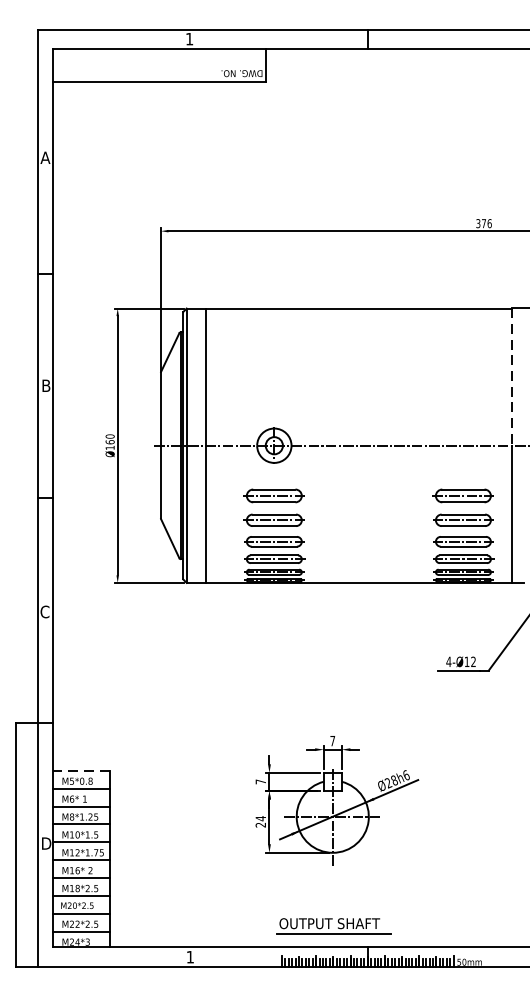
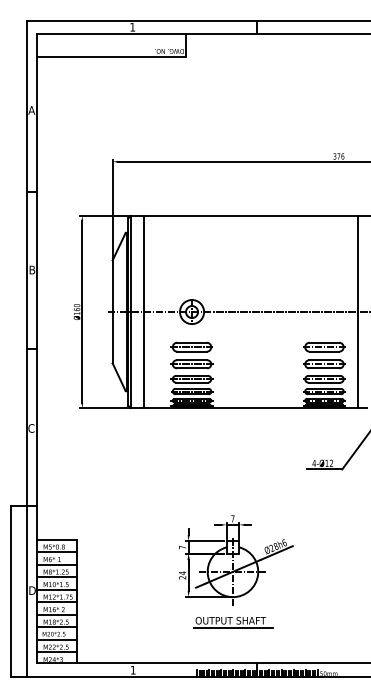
line: (512, 377) -> (358, 264), dashed -> solid
line: (80, 770) -> (56, 539), dashed -> solid
part: (333, 926) -> (233, 622), moved

